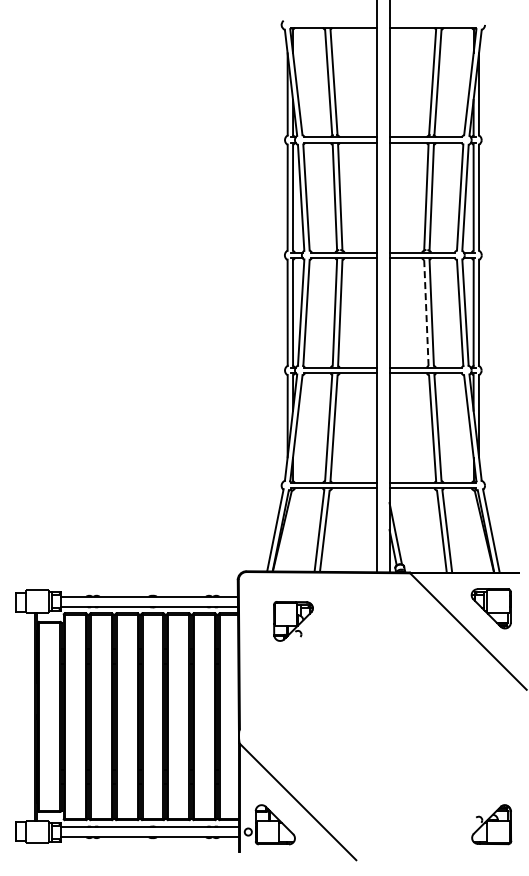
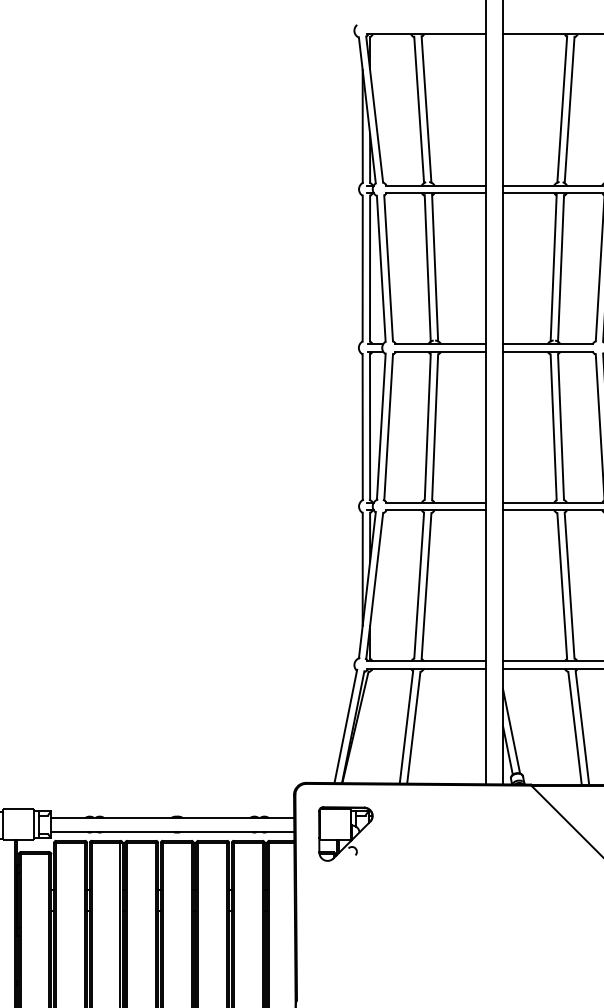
line: (426, 313) -> (553, 427), dashed -> solid
part: (293, 621) -> (345, 834), moved

